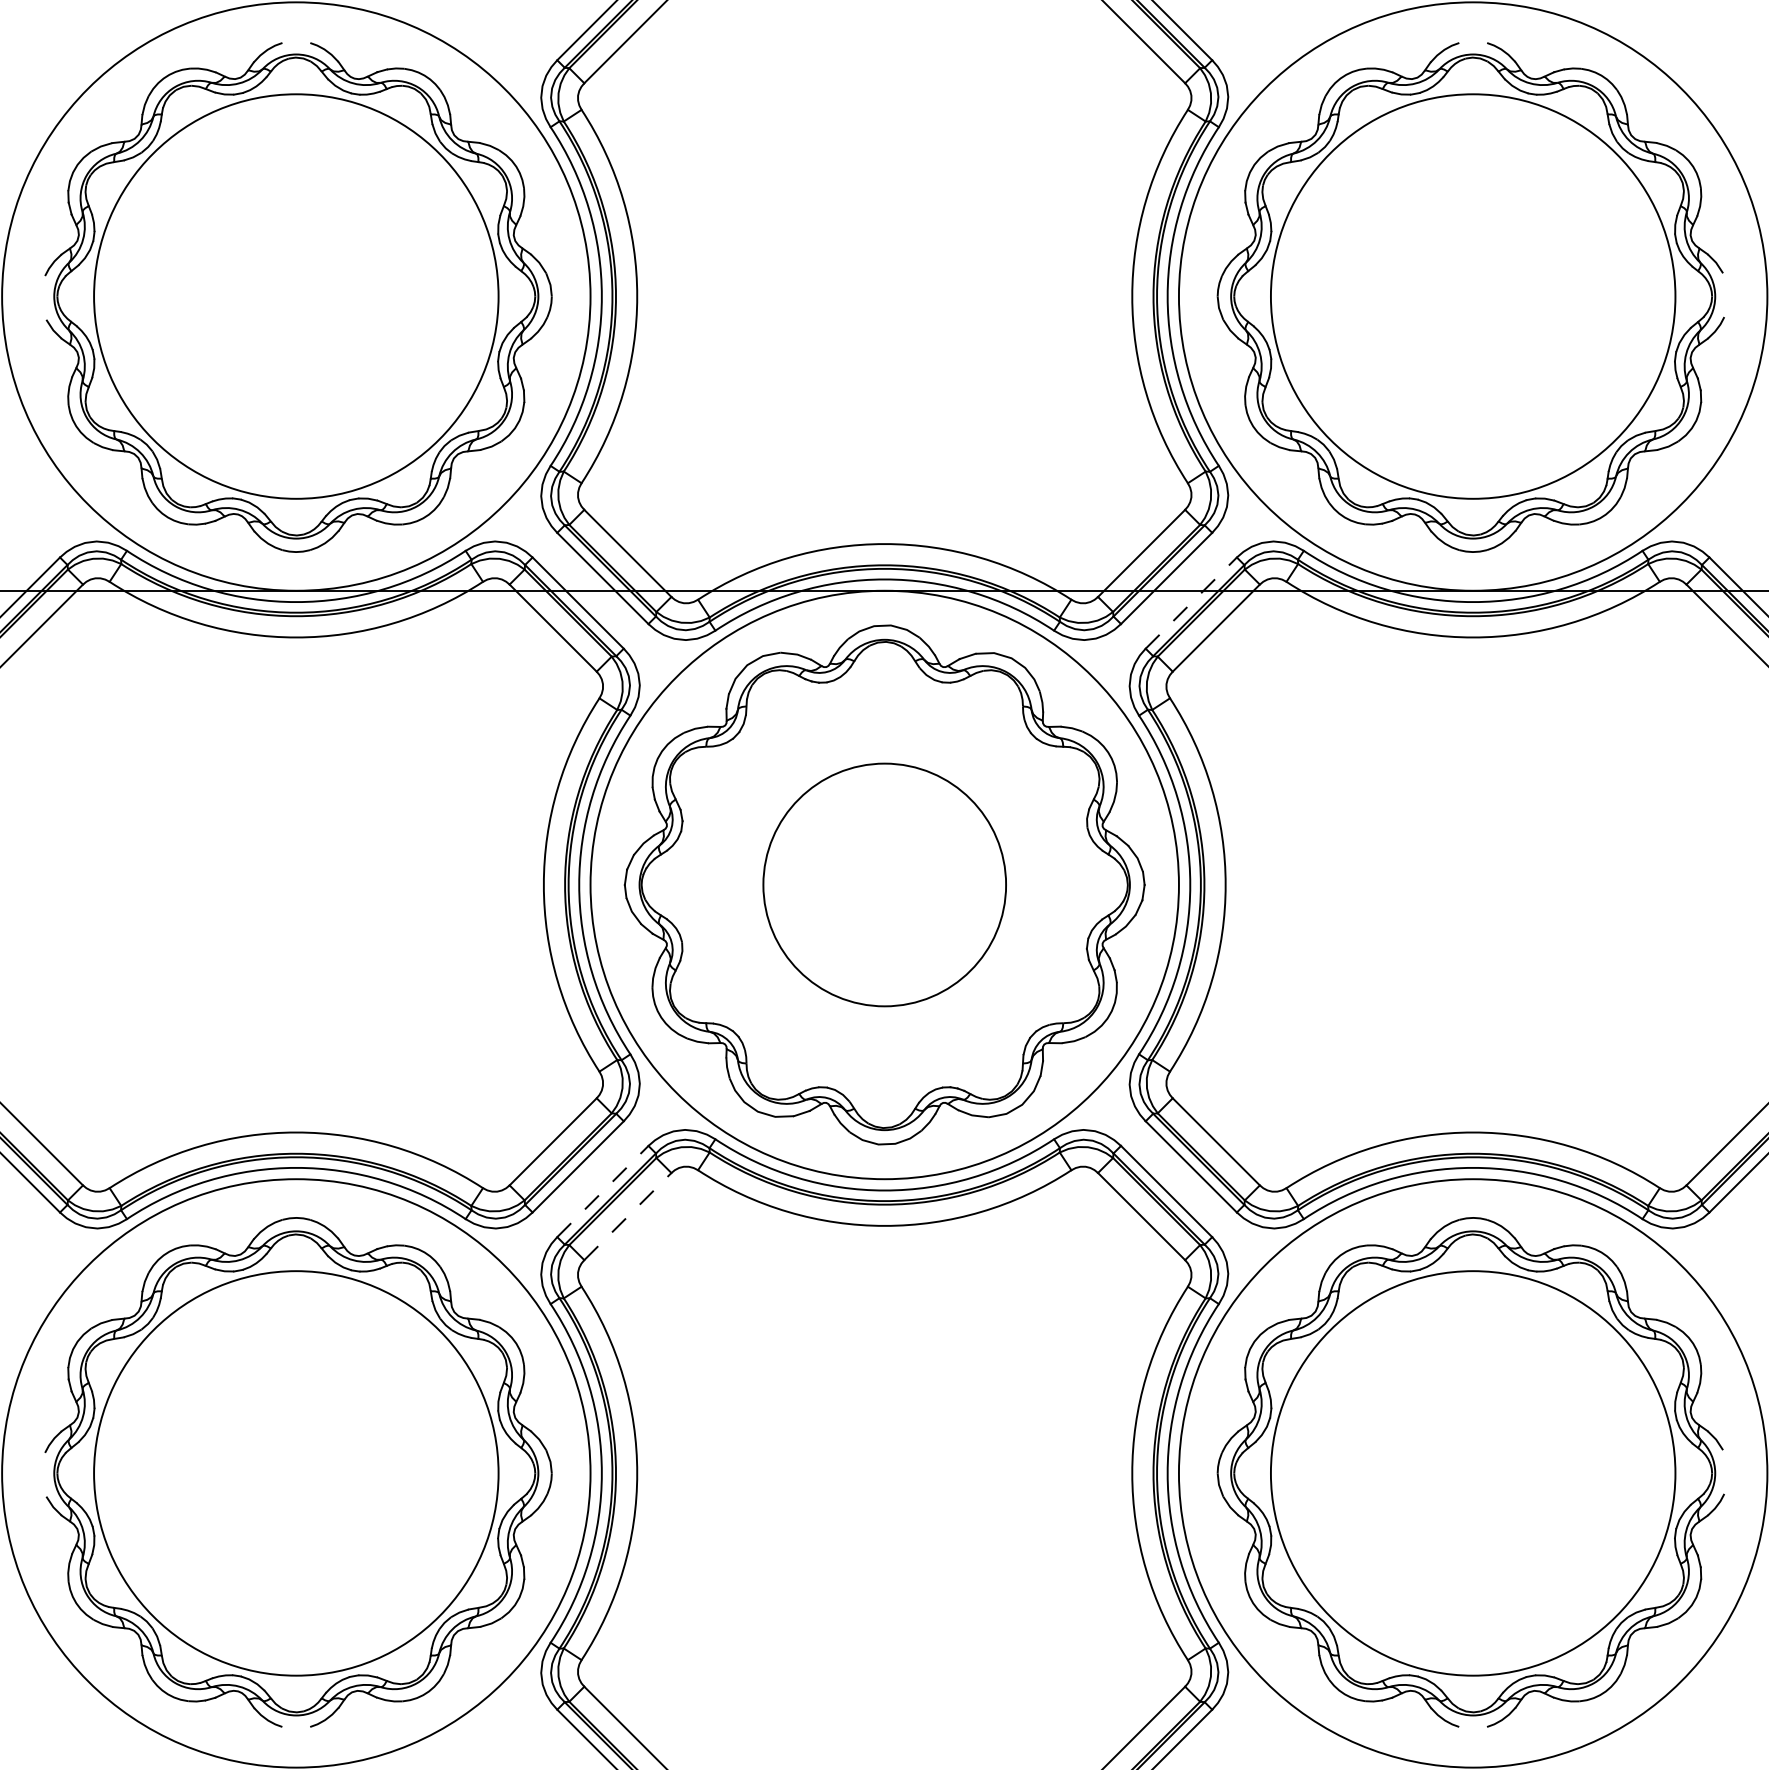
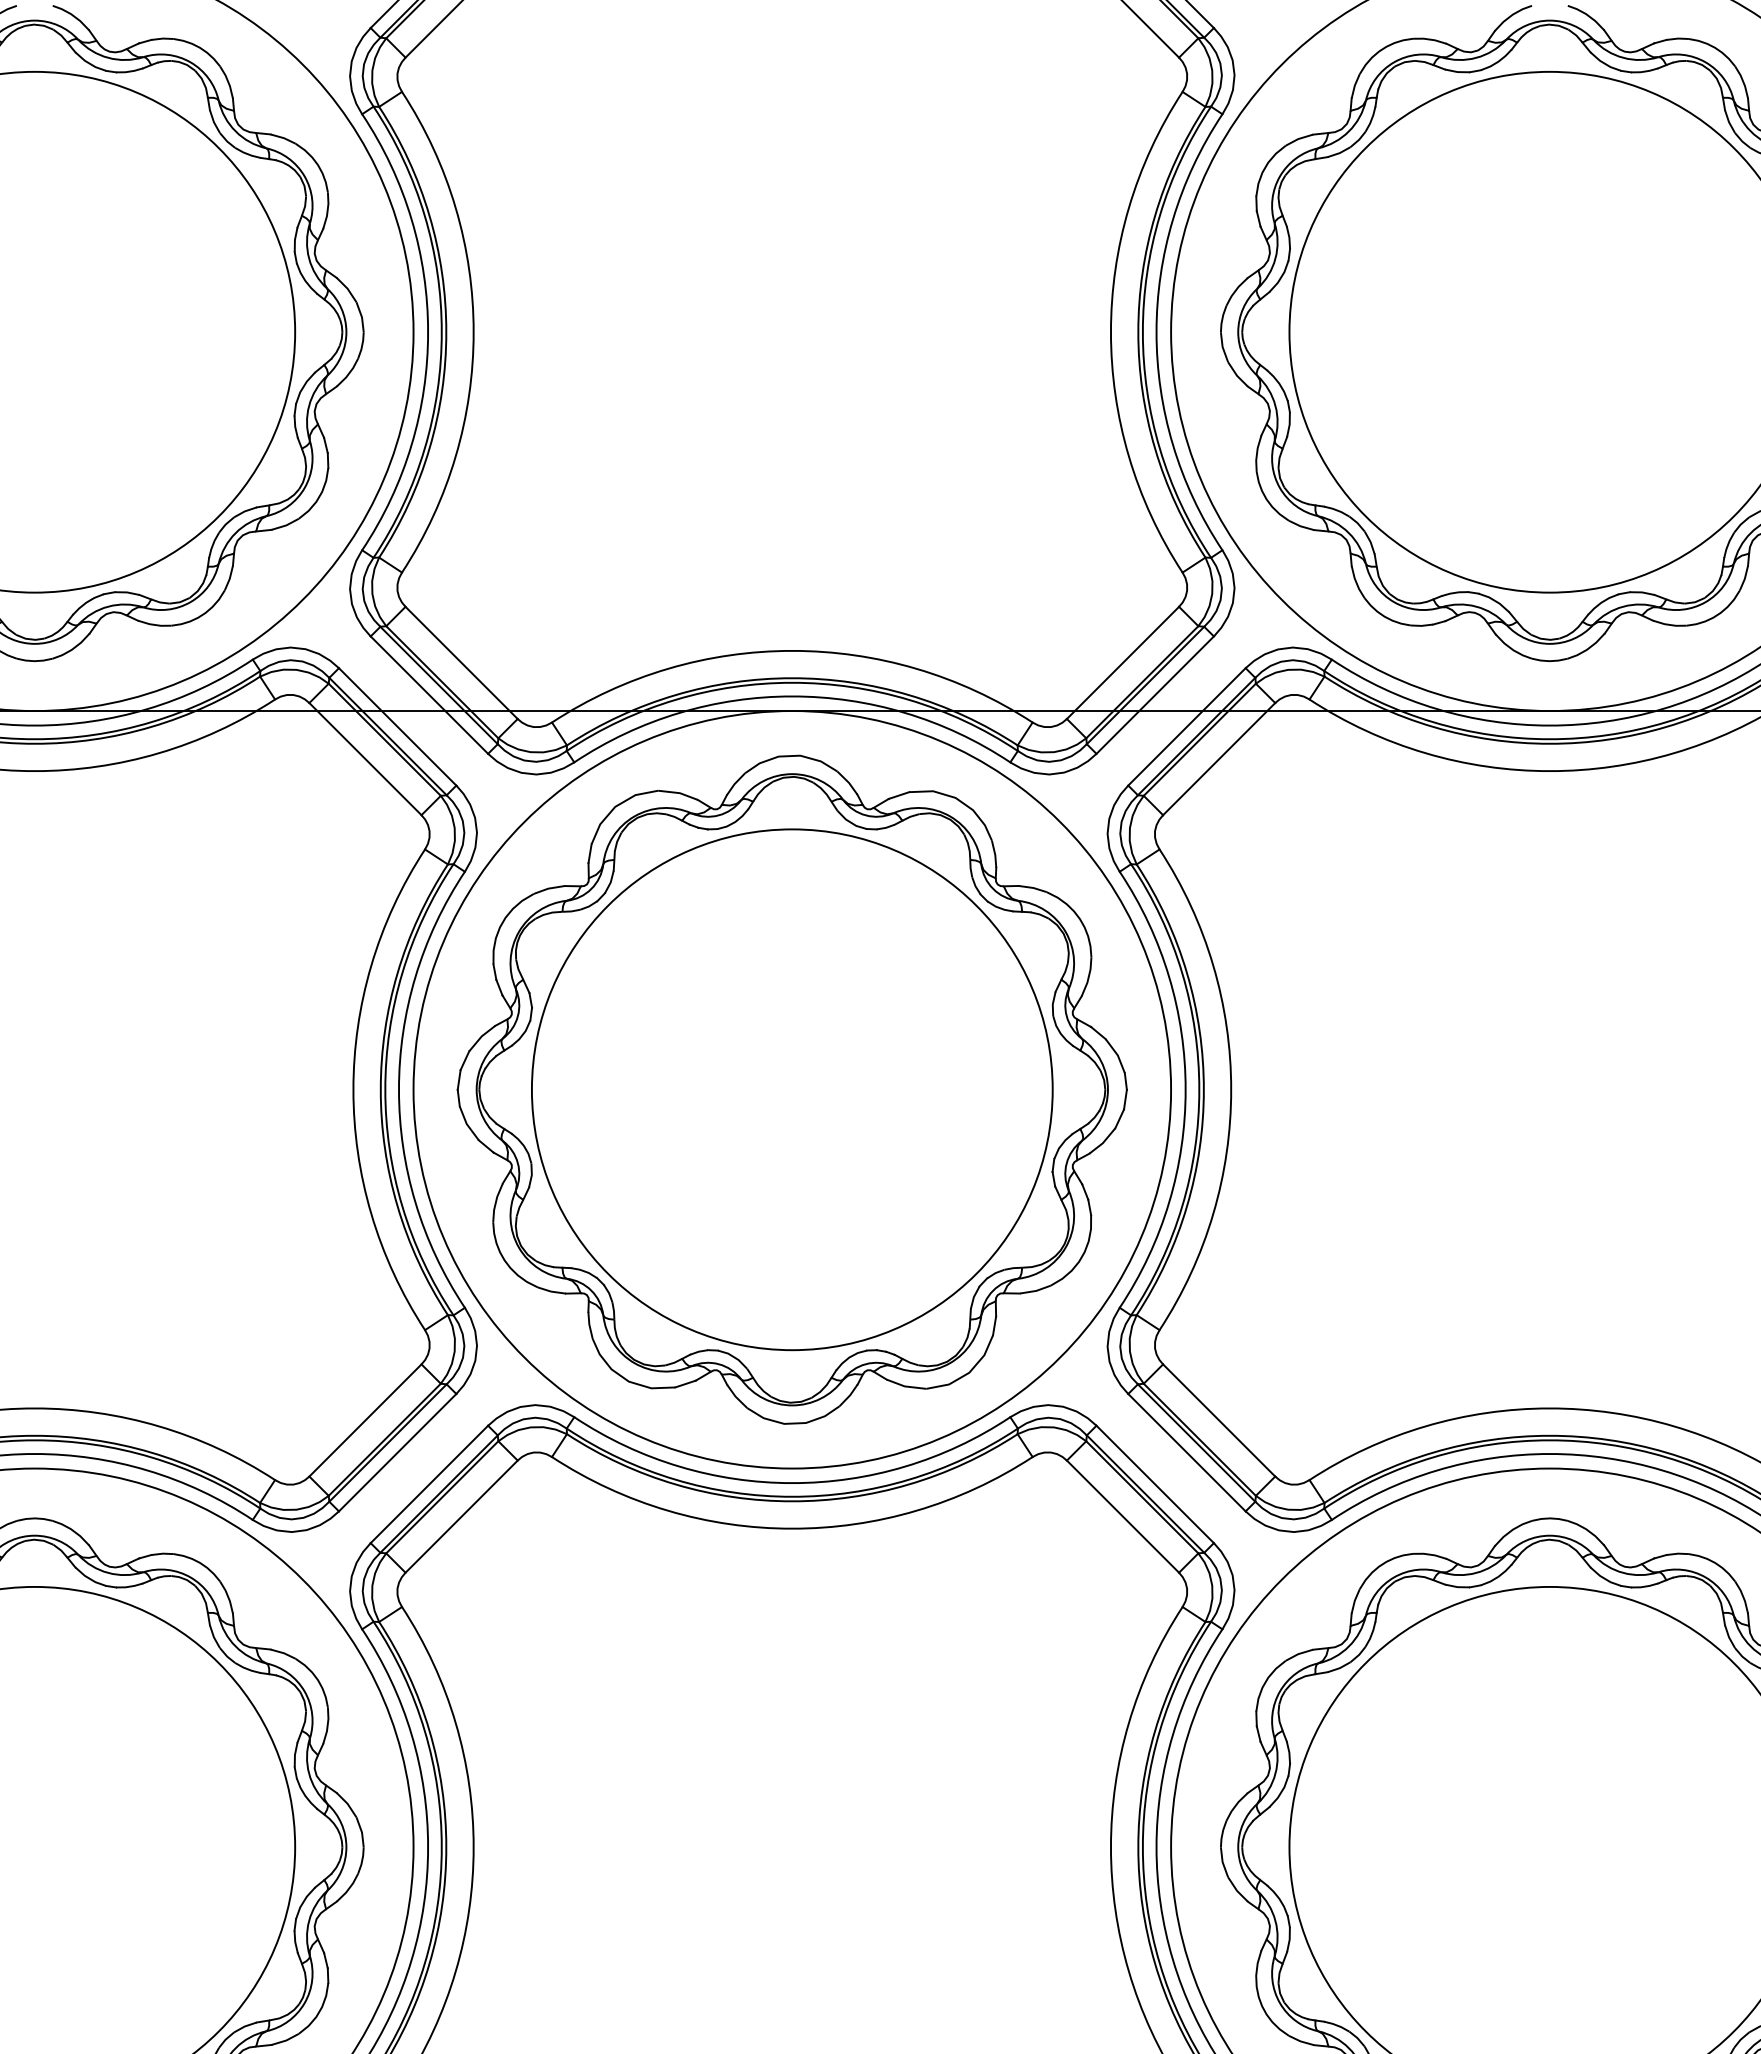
line: (1191, 602) -> (1187, 726), dashed -> solid
circle: (884, 884) -> (791, 1089), size x1.67
line: (603, 1191) -> (430, 1484), dashed -> solid
line: (627, 1216) -> (461, 1516), dashed -> solid

